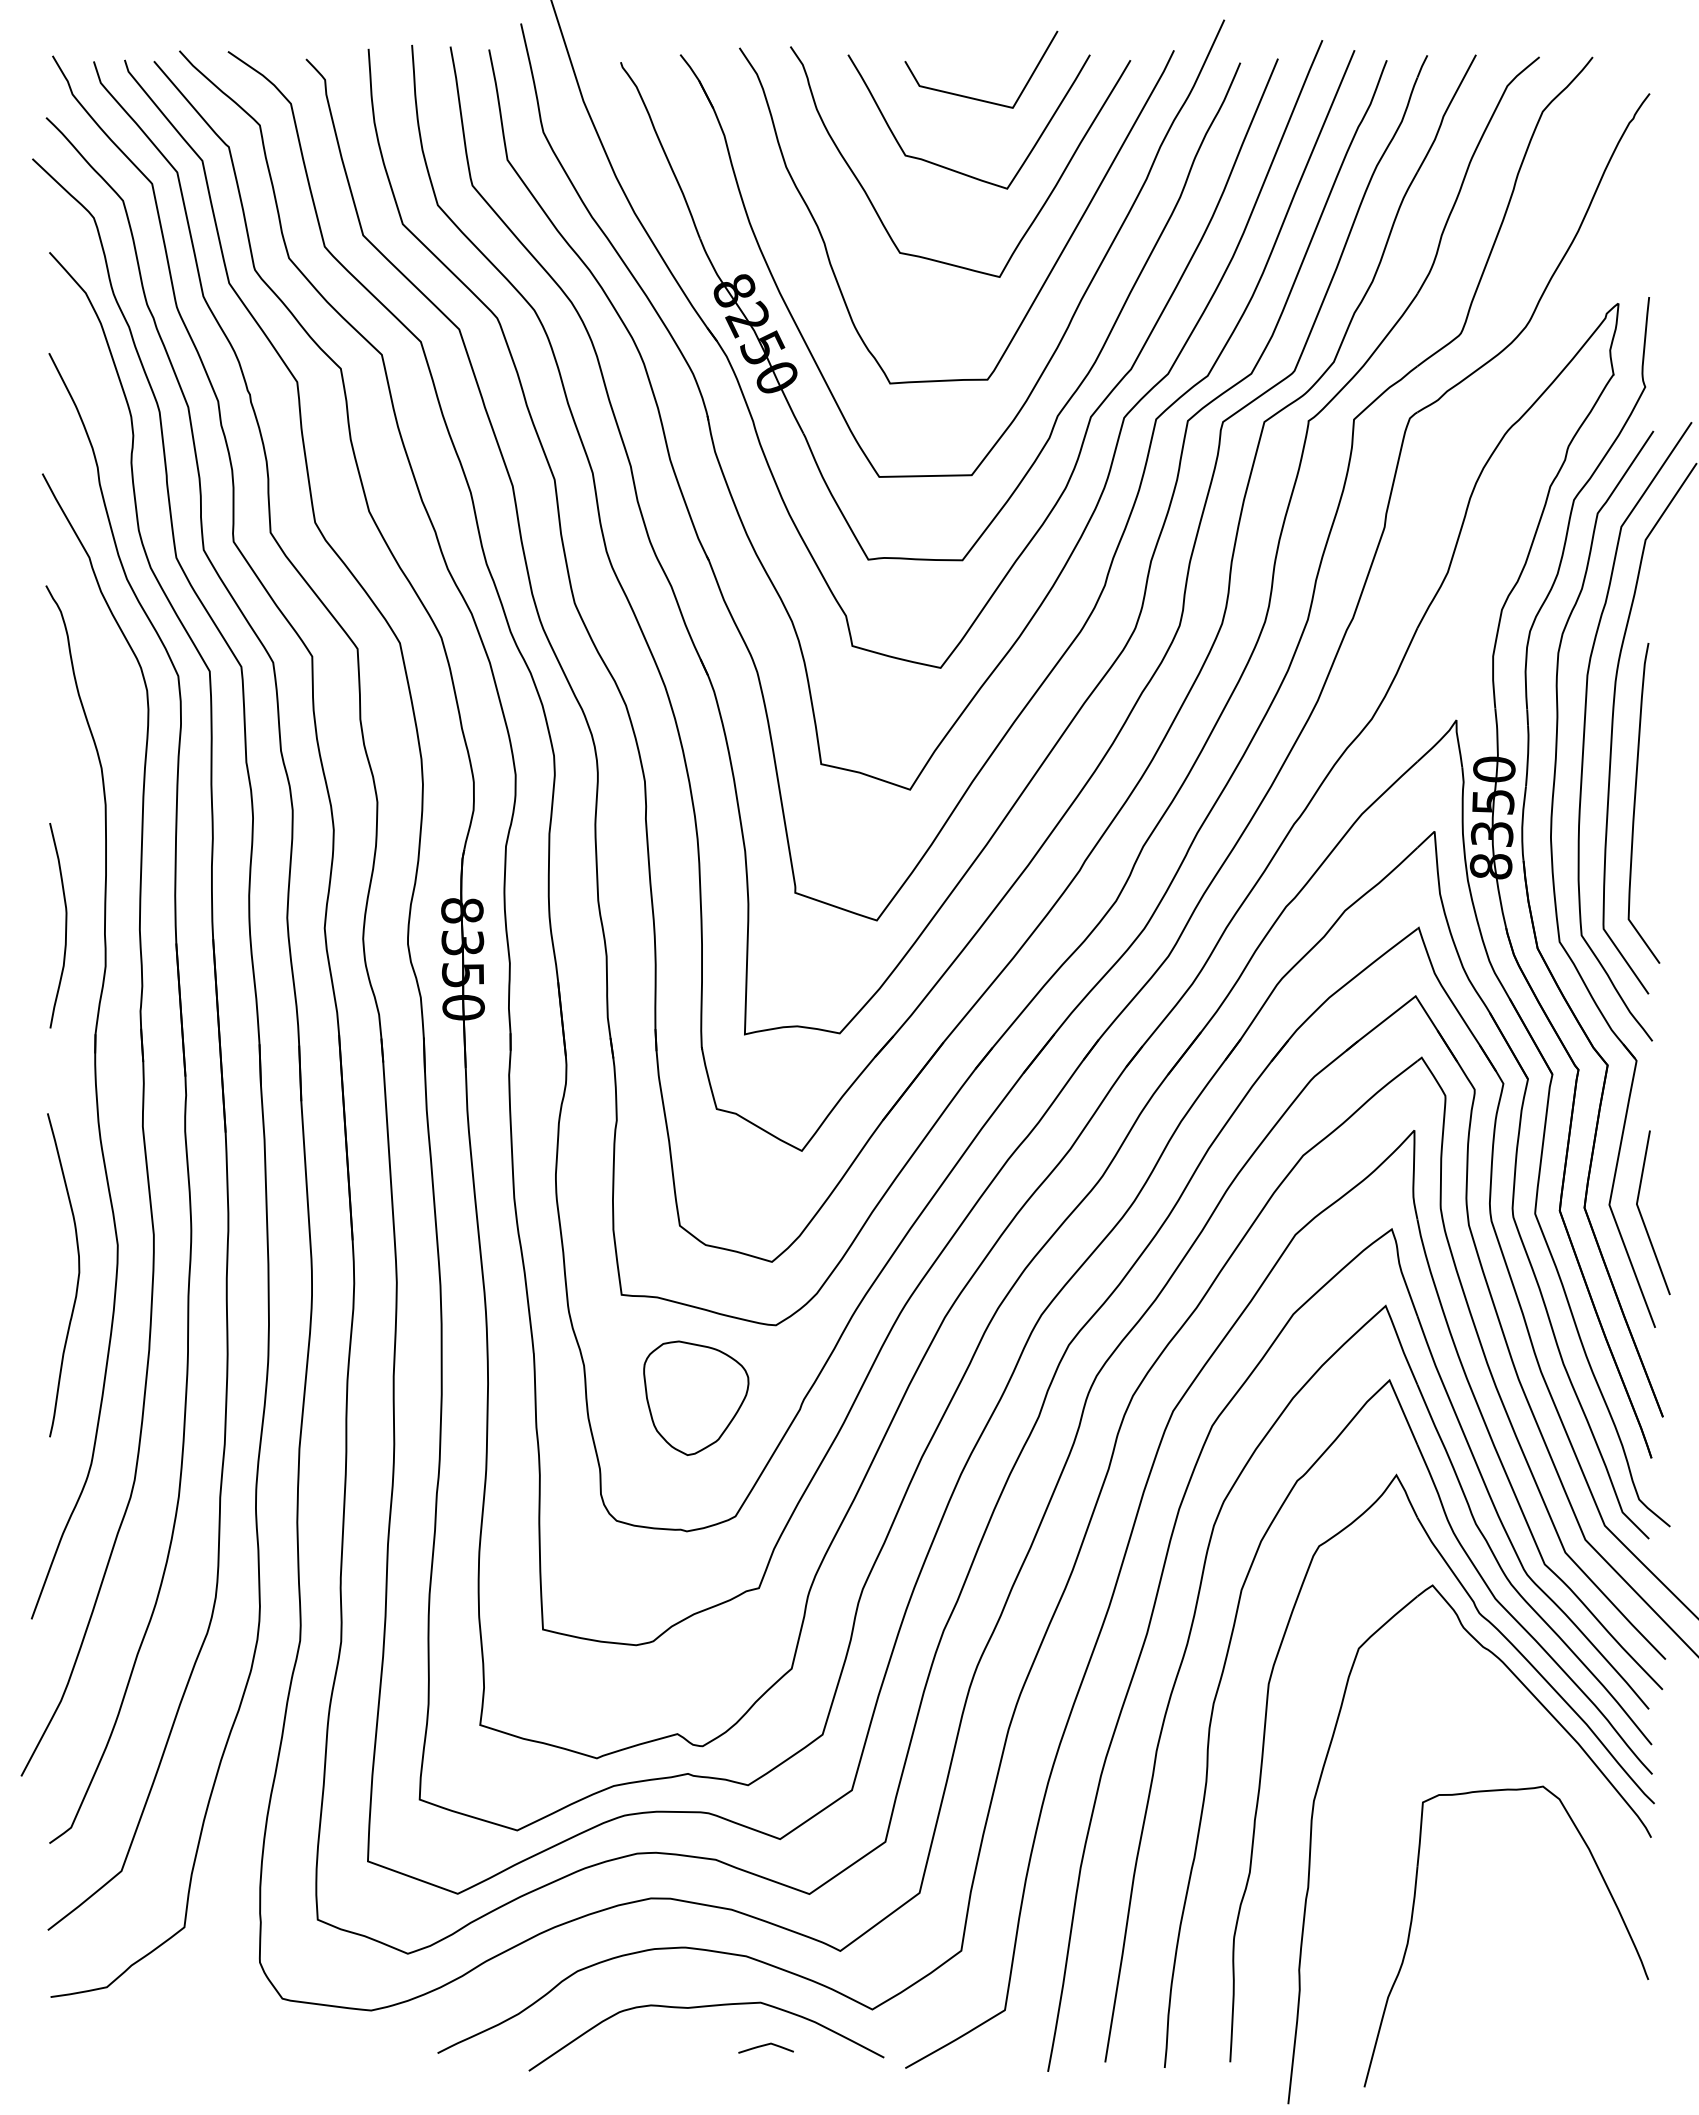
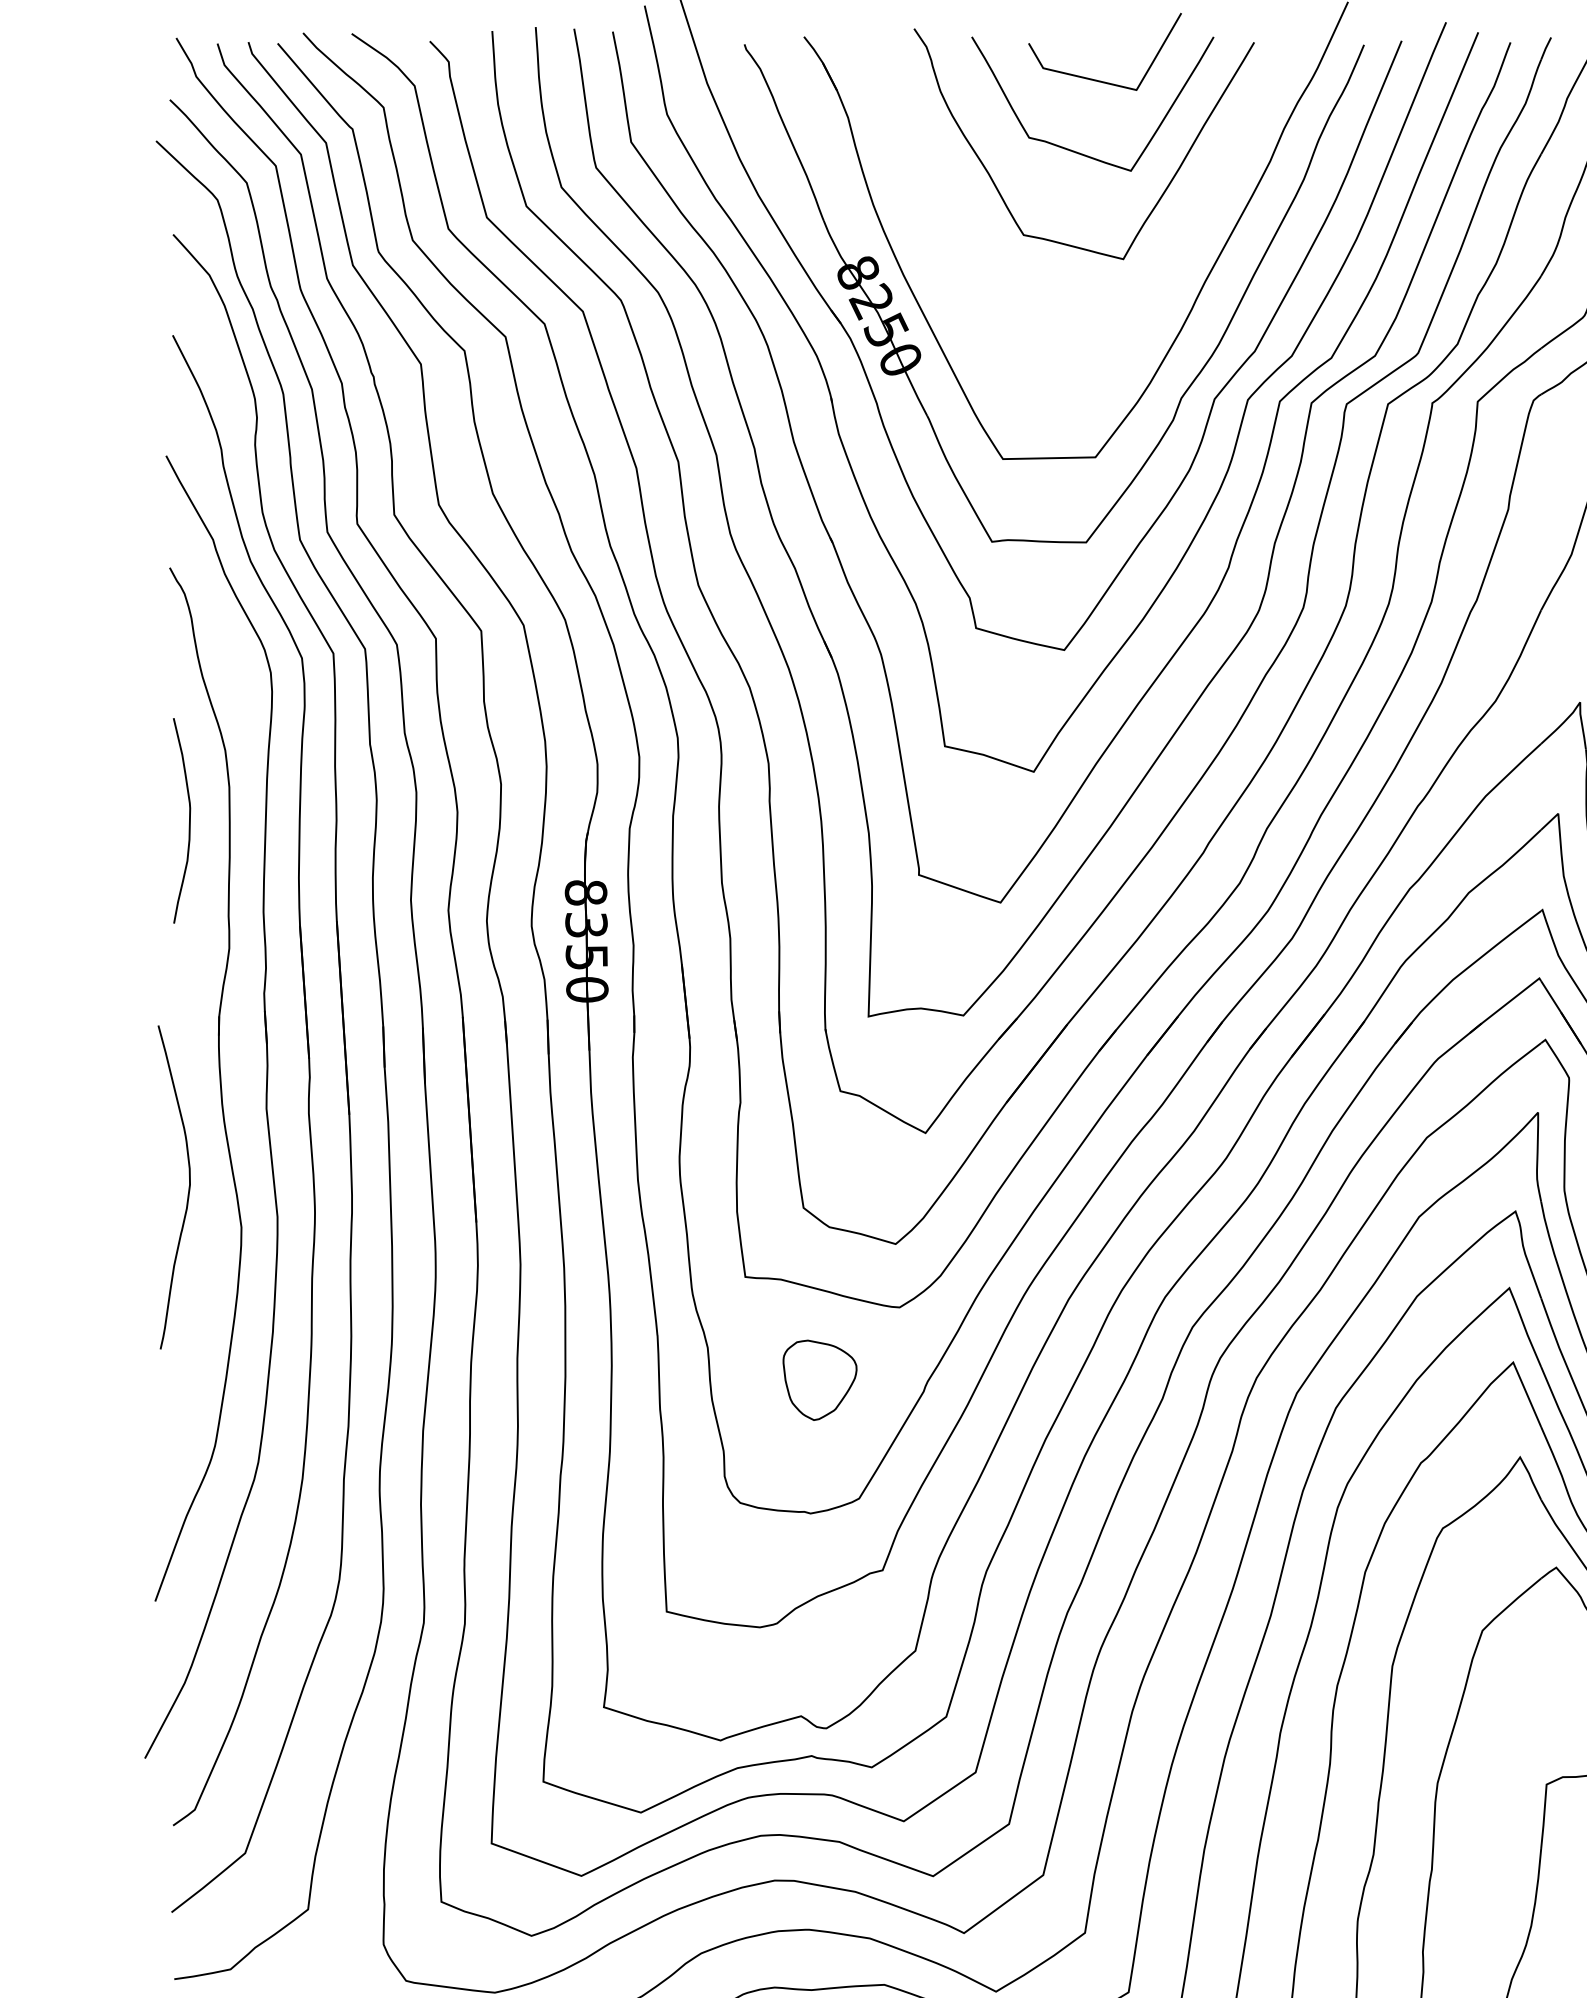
curve: (1051, 268) -> (1175, 250), removed
curve: (65, 925) -> (189, 820), moved
curve: (77, 1276) -> (188, 1188), moved
part: (696, 1397) -> (820, 1379), size x0.7

